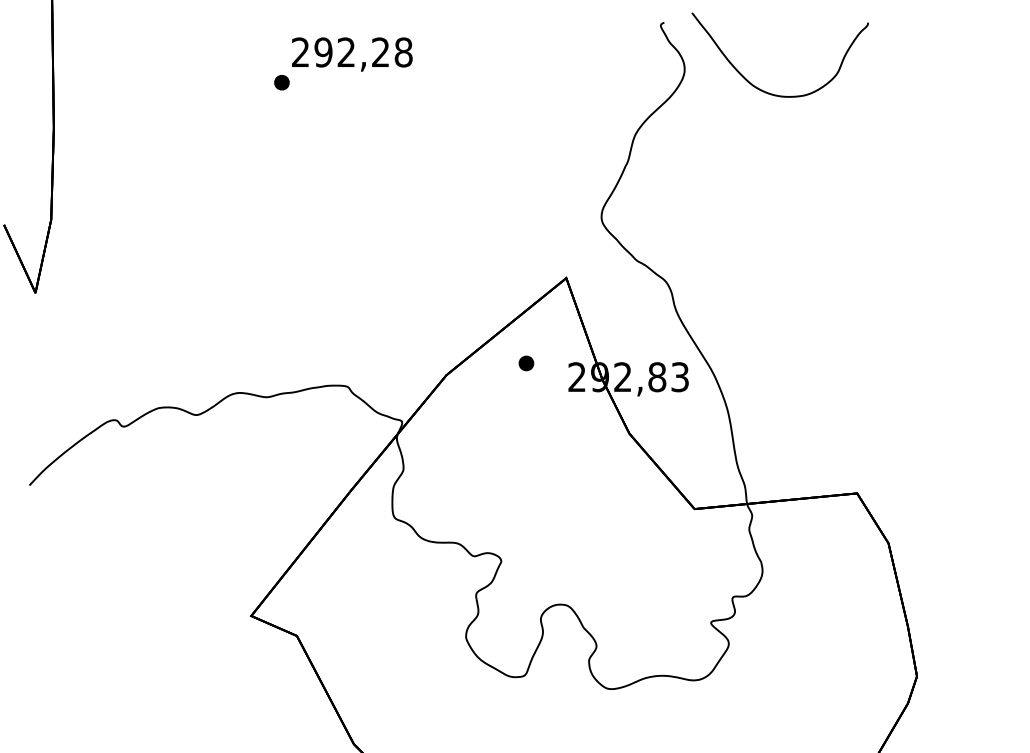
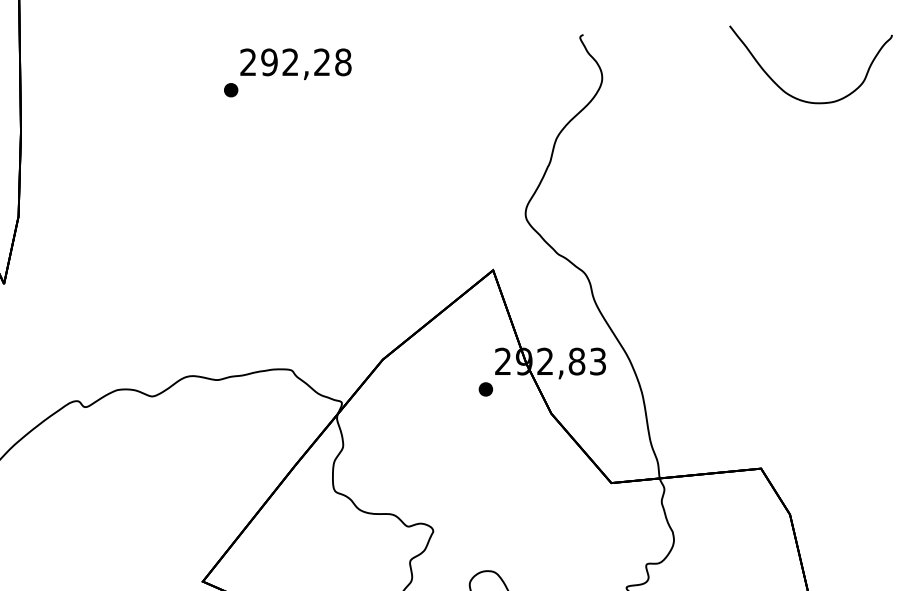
curve: (762, 89) -> (794, 96), moved
part: (526, 363) -> (485, 389), moved

